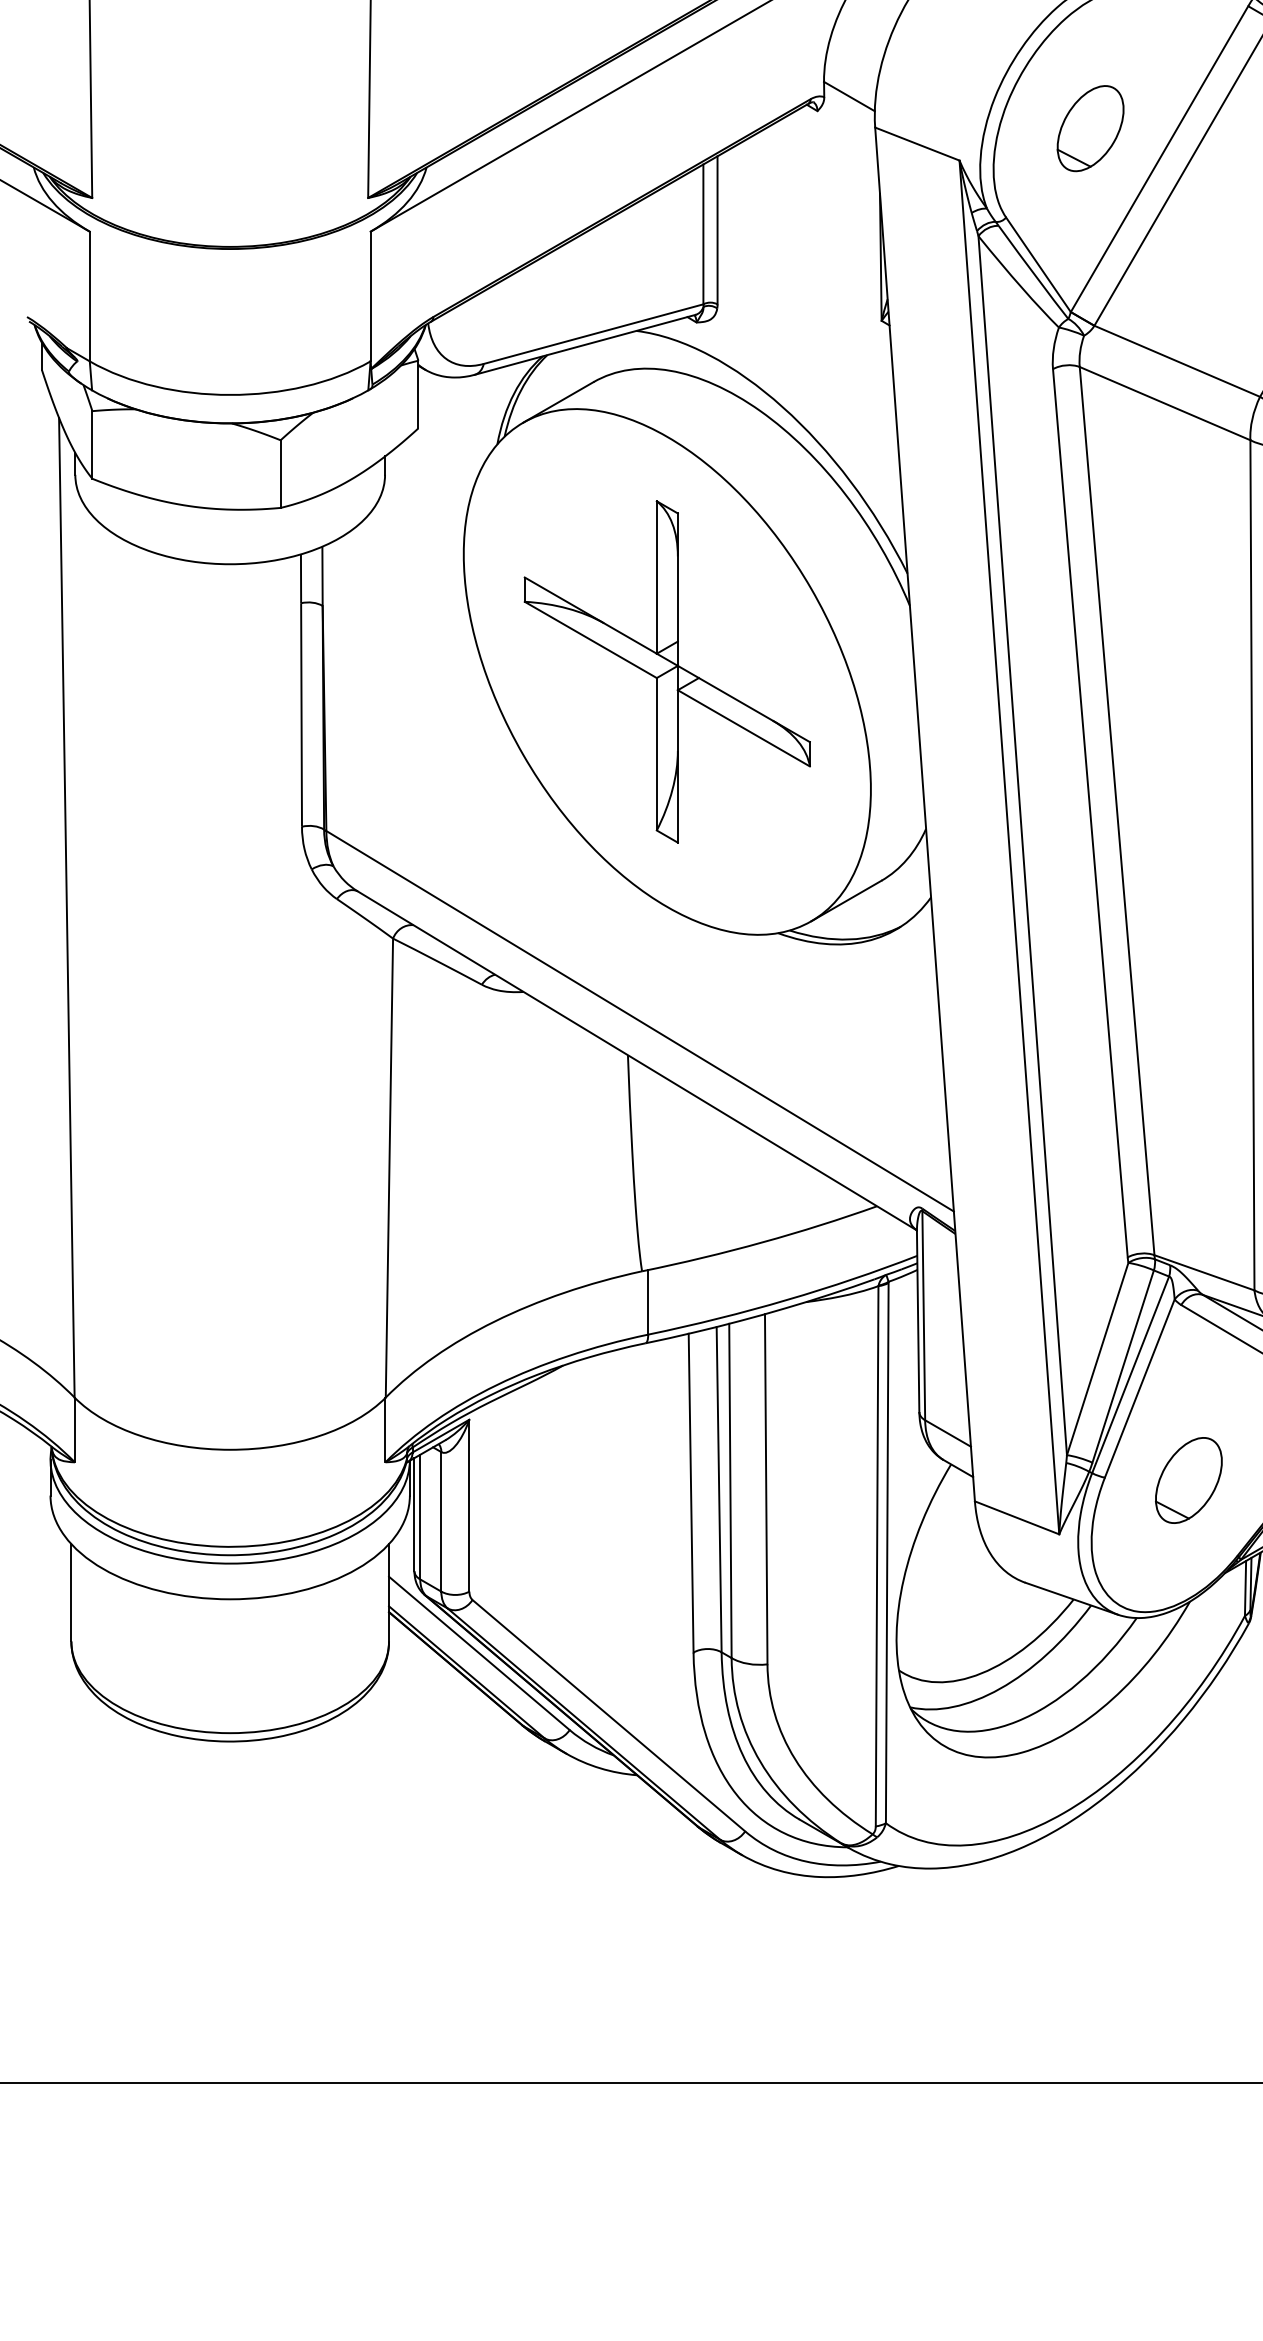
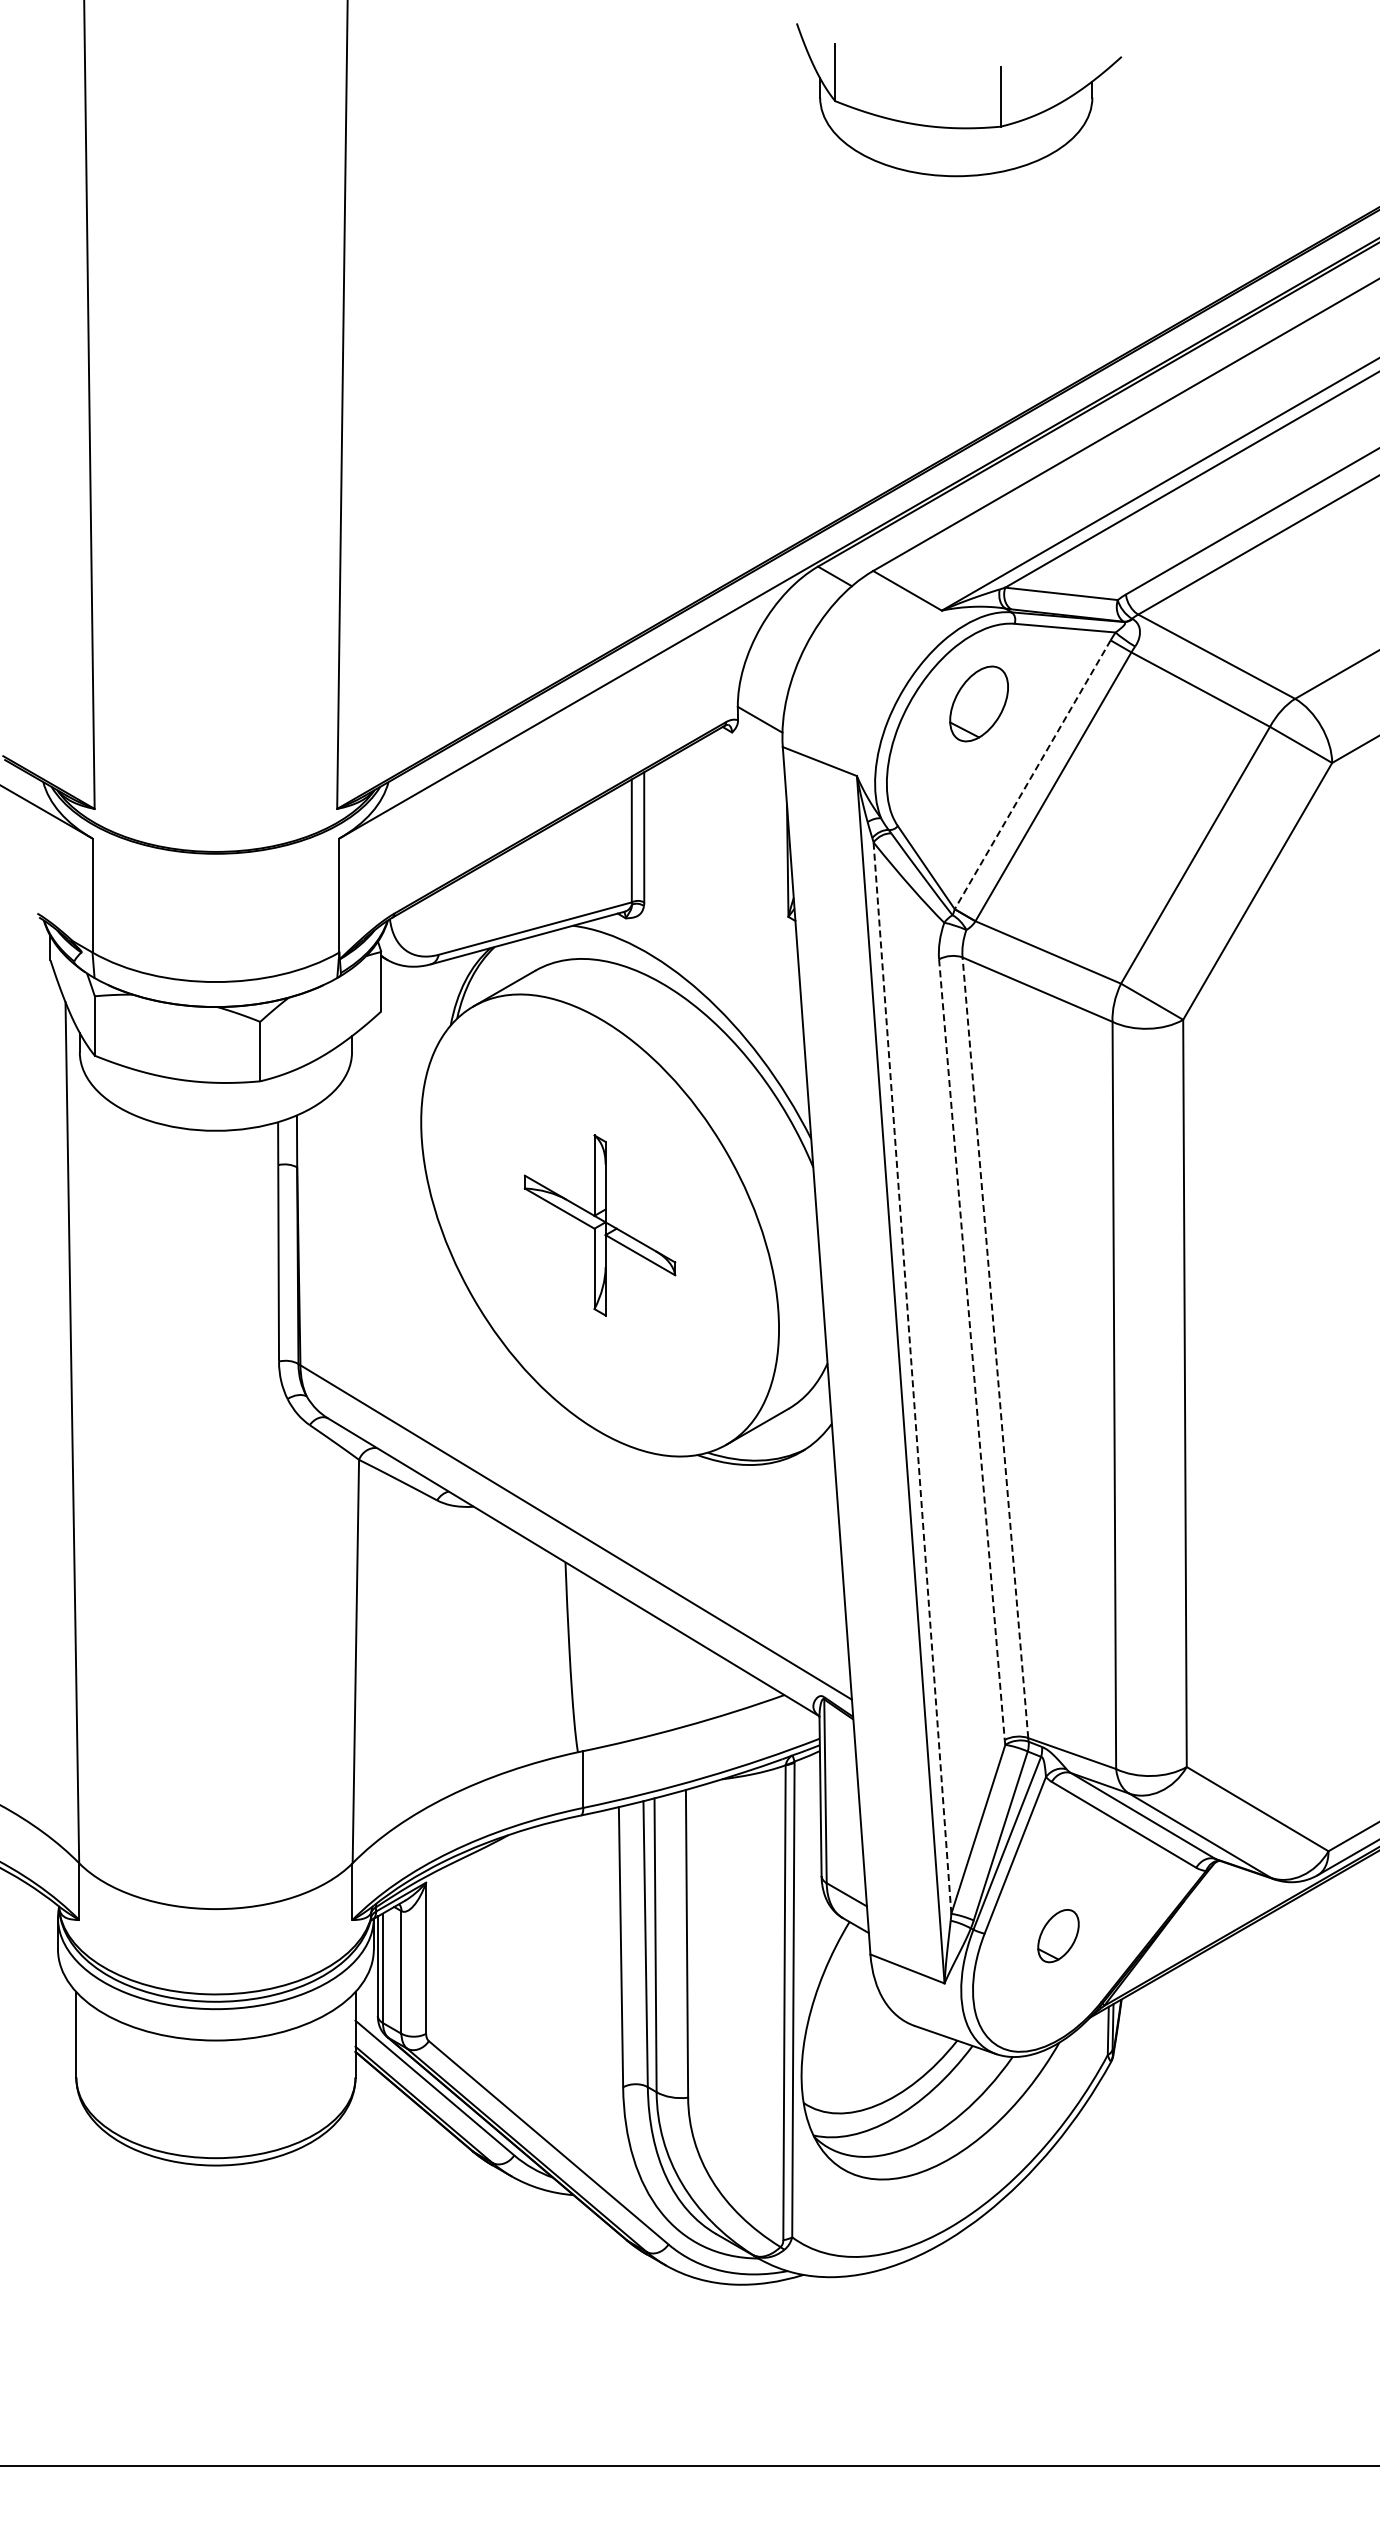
part: (1089, 128) -> (978, 703), moved
line: (1159, 159) -> (1032, 775), solid -> dashed
part: (666, 671) -> (599, 1225), size x0.6
line: (1117, 810) -> (995, 1347), solid -> dashed
line: (1089, 813) -> (971, 1349), solid -> dashed
line: (1022, 844) -> (912, 1377), solid -> dashed
part: (1188, 1479) -> (1058, 1935), size x0.7

